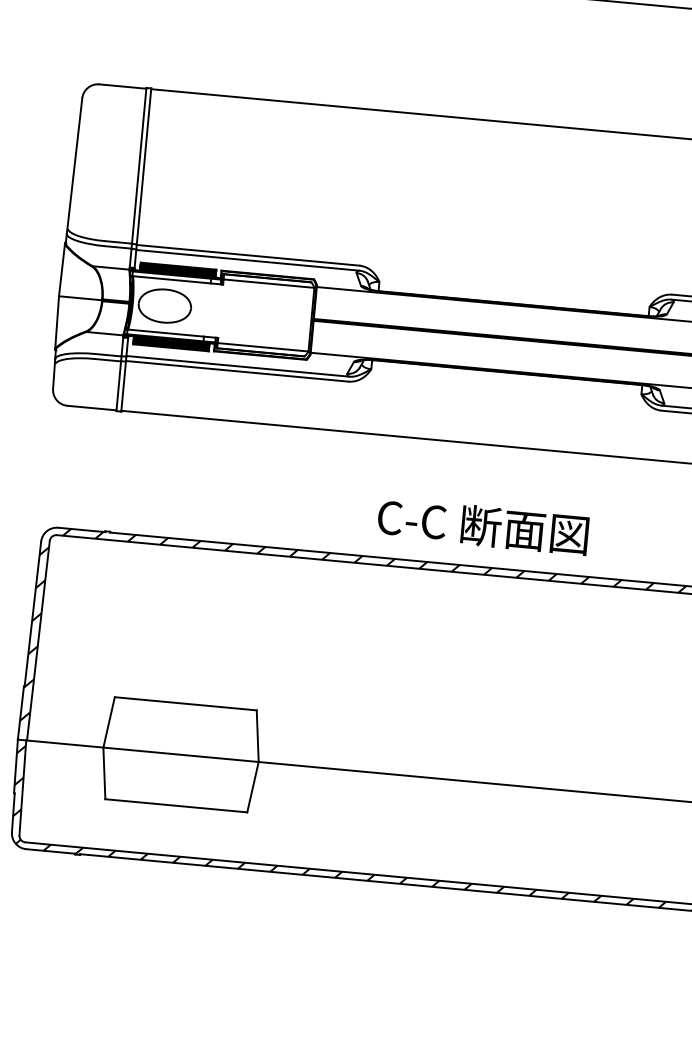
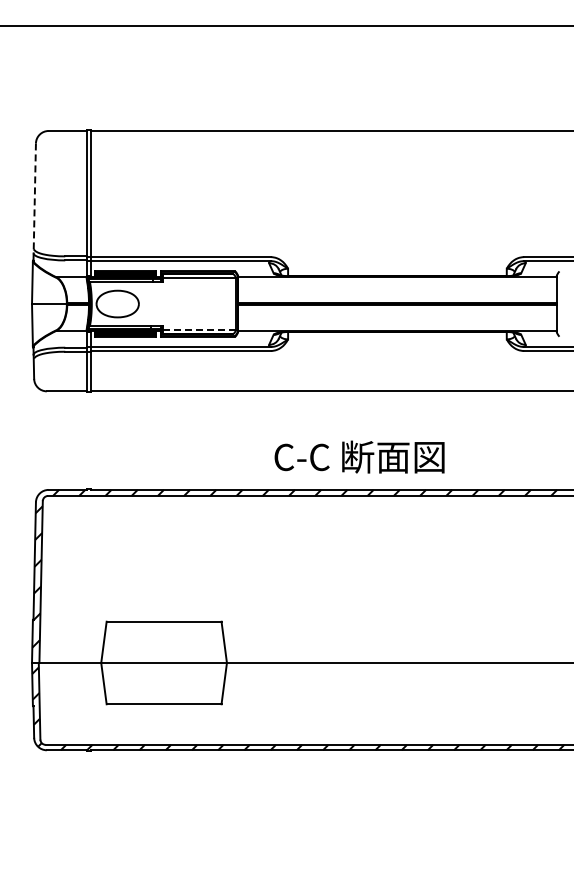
line: (74, 166) -> (34, 198), solid -> dashed
line: (262, 346) -> (199, 329), solid -> dashed
text: (483, 525) -> (359, 456), moved

